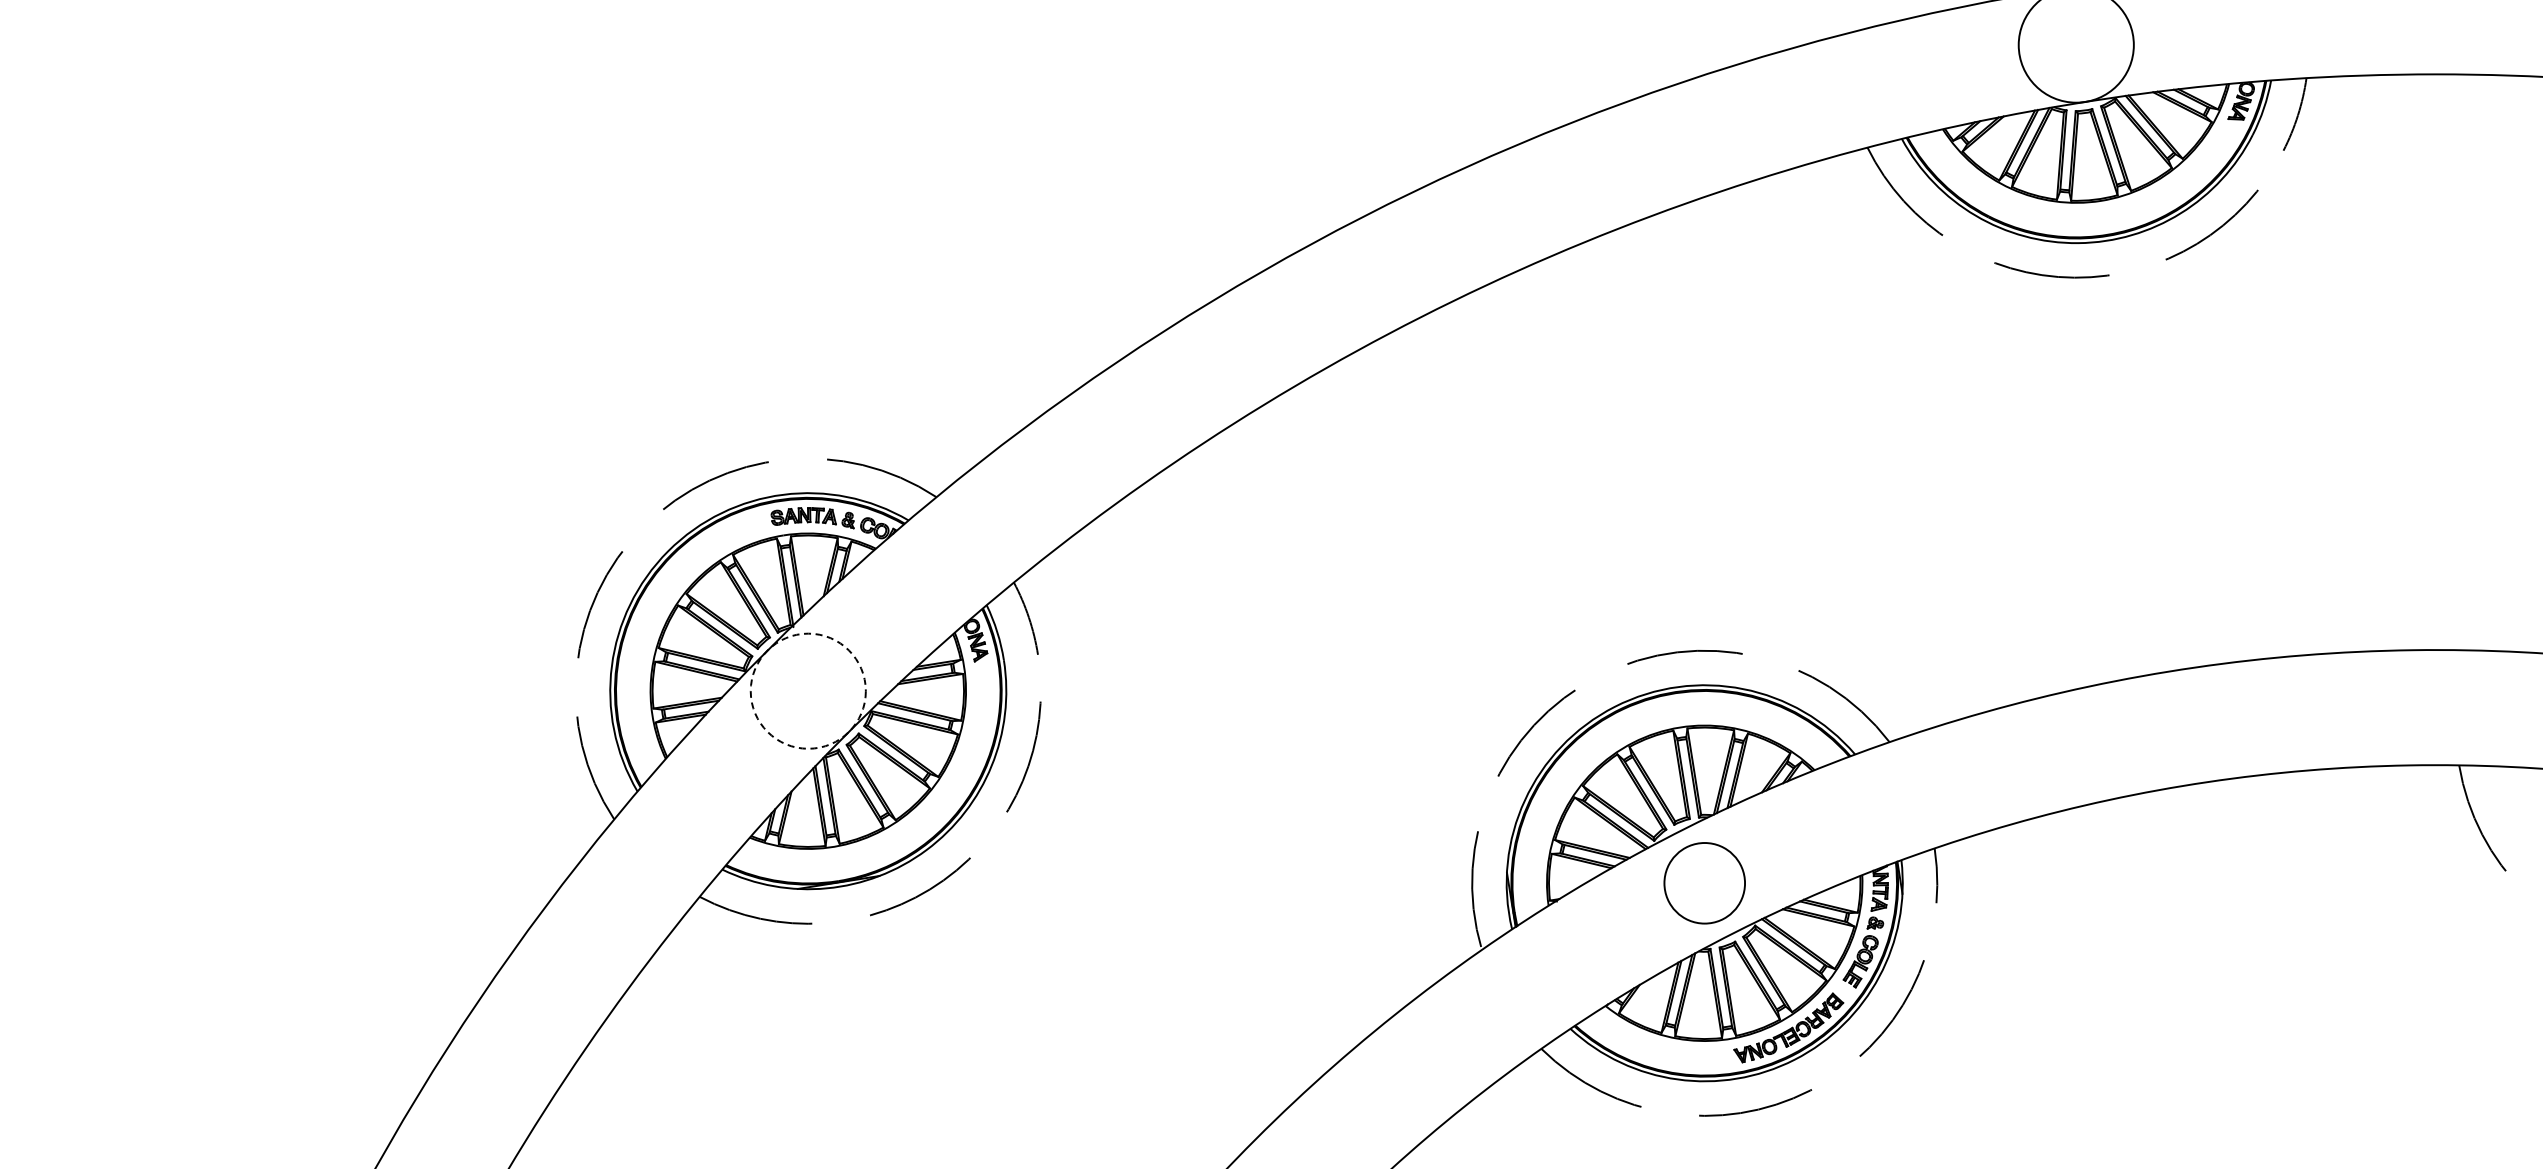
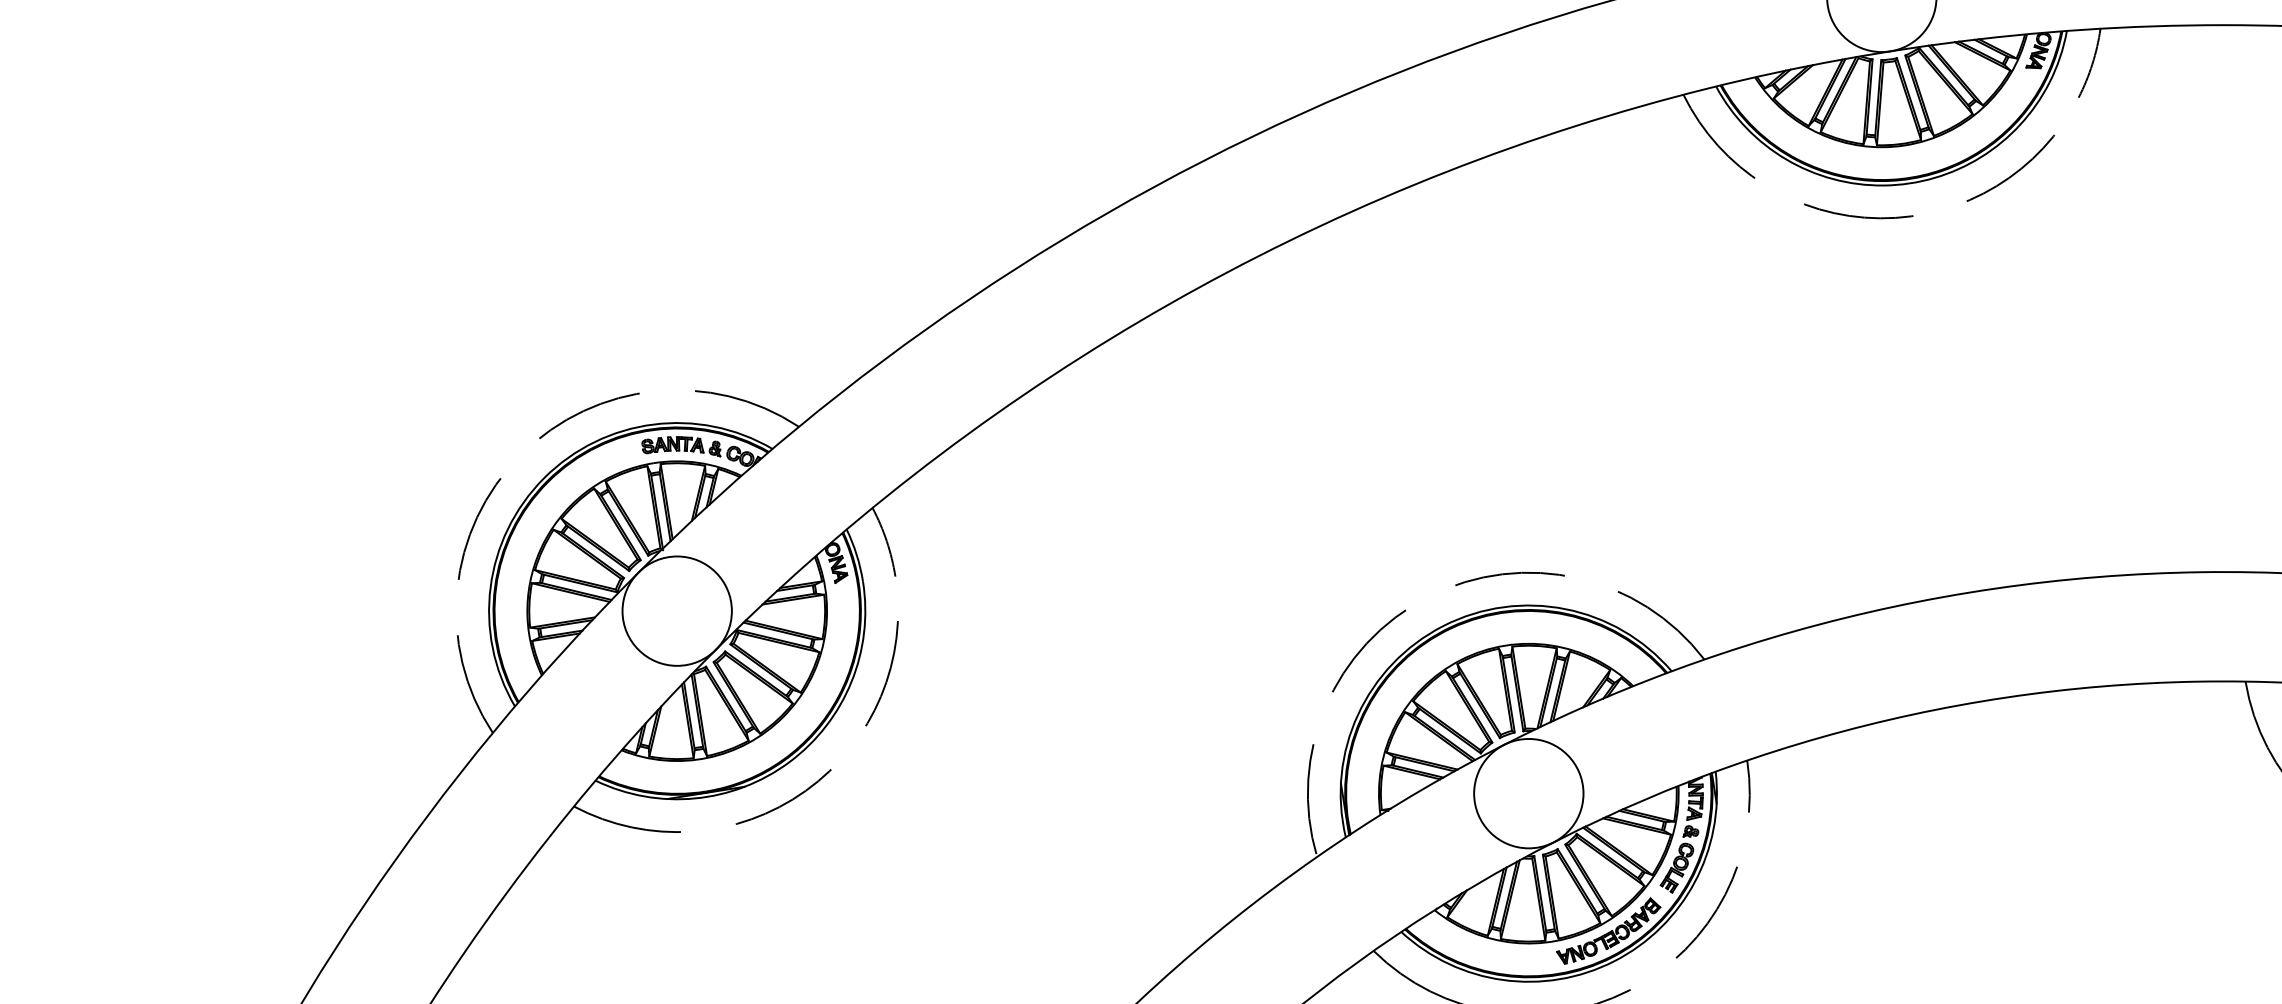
circle: (807, 690) -> (676, 610), dashed -> solid
circle: (1704, 882) -> (1528, 792), size x1.43

